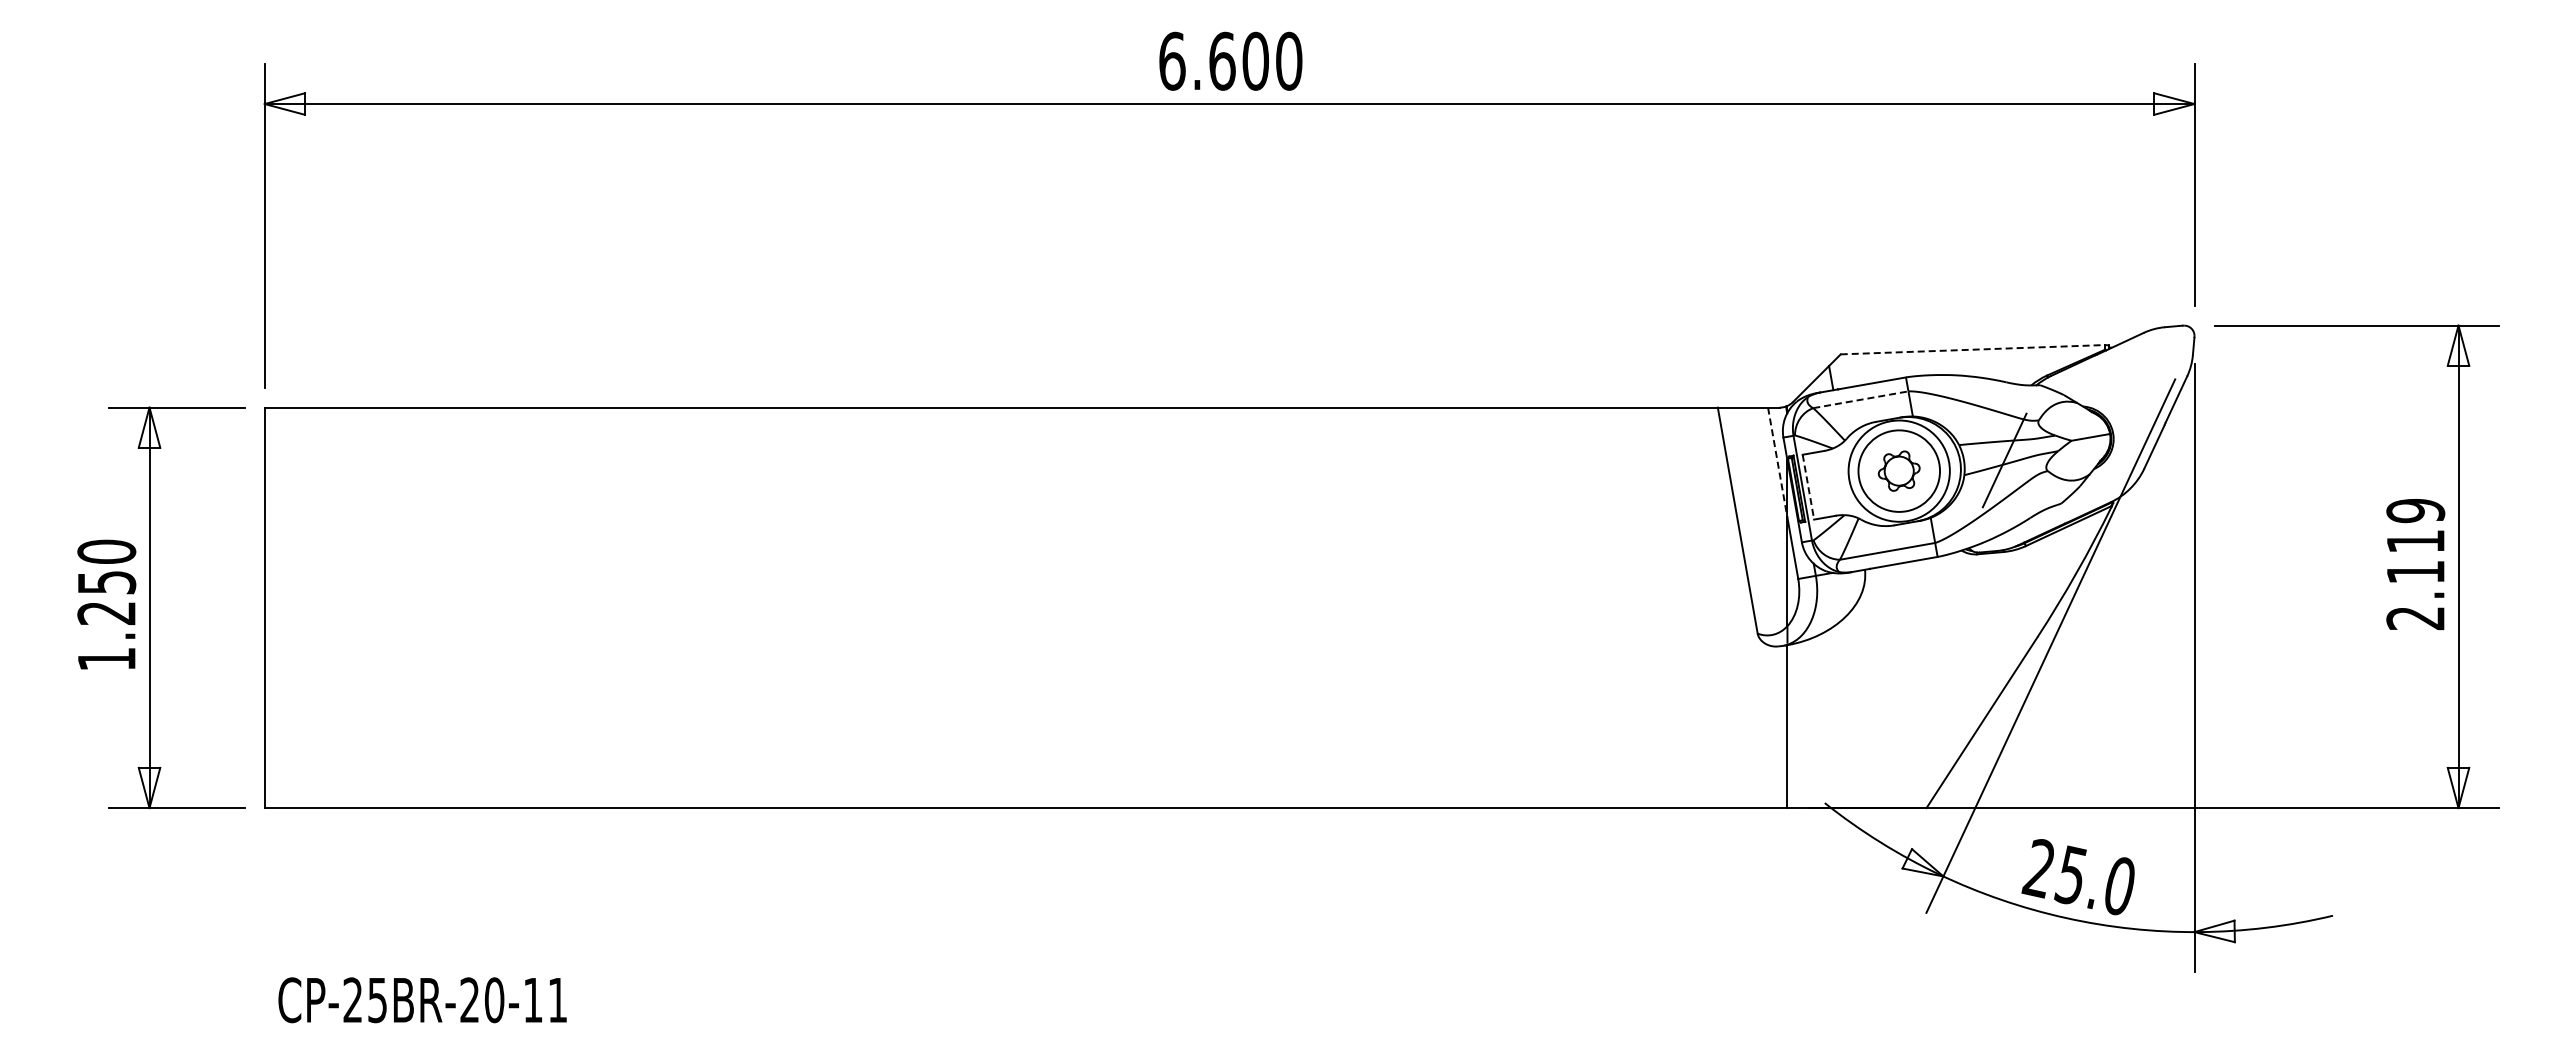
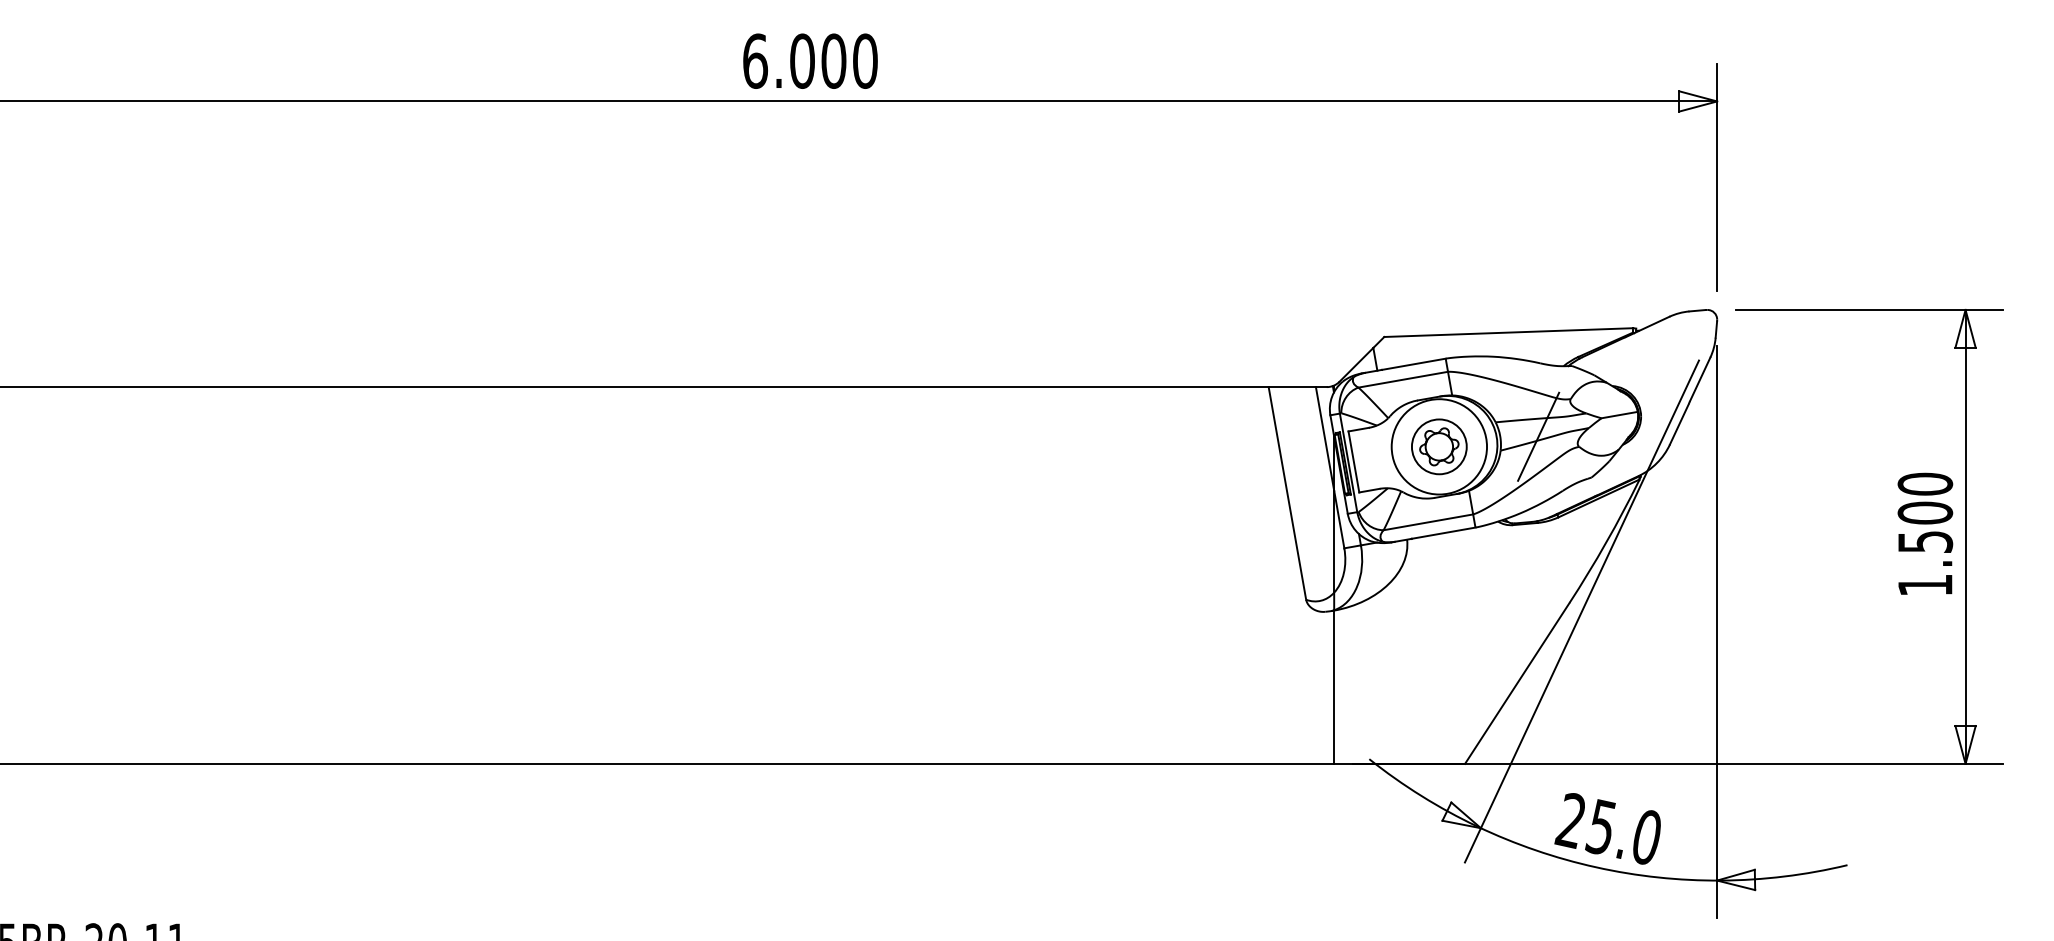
text: (1222, 60) -> (802, 60), 6.600 -> 6.000
line: (1973, 349) -> (1509, 332), dashed -> solid
line: (1861, 399) -> (1403, 379), dashed -> solid
line: (1777, 462) -> (1324, 438), dashed -> solid
circle: (1899, 471) -> (1439, 447), size x0.71
line: (1808, 487) -> (1353, 462), dashed -> solid
text: (2415, 564) -> (1925, 534), 2.119 -> 1.500

